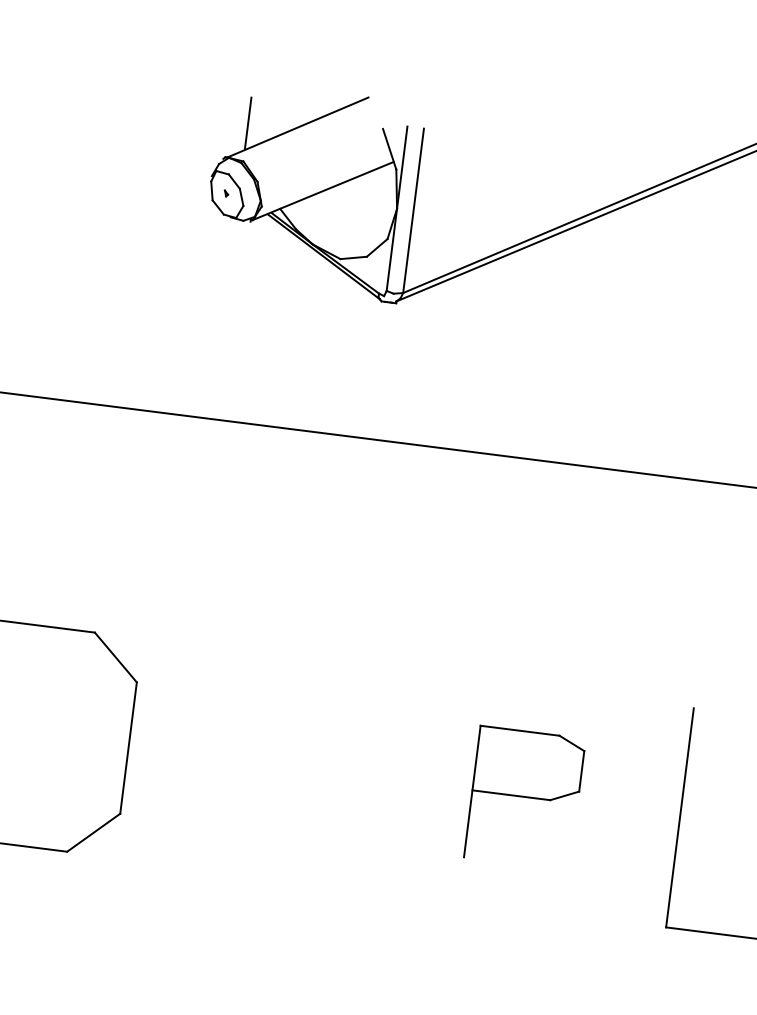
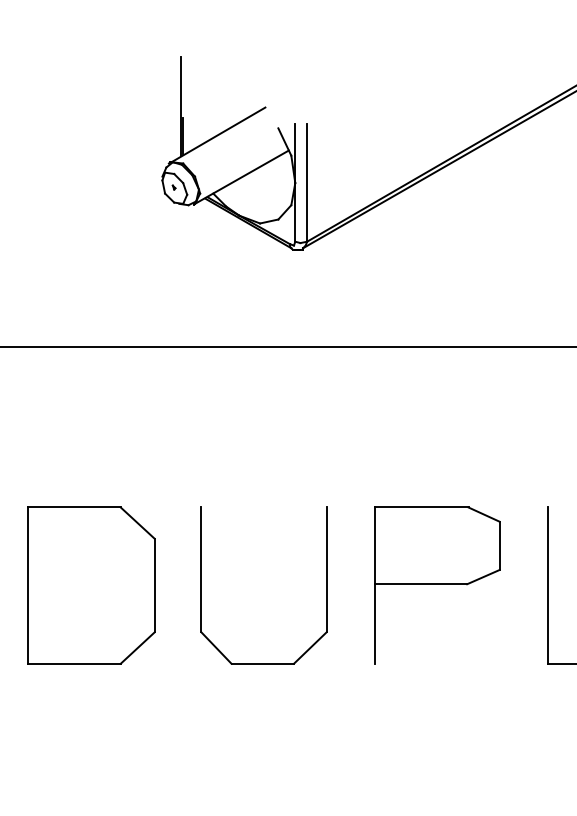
line: (249, 79) -> (180, 105), added
part: (194, 756) -> (201, 585), added
part: (525, 798) -> (437, 585), size x1.67

